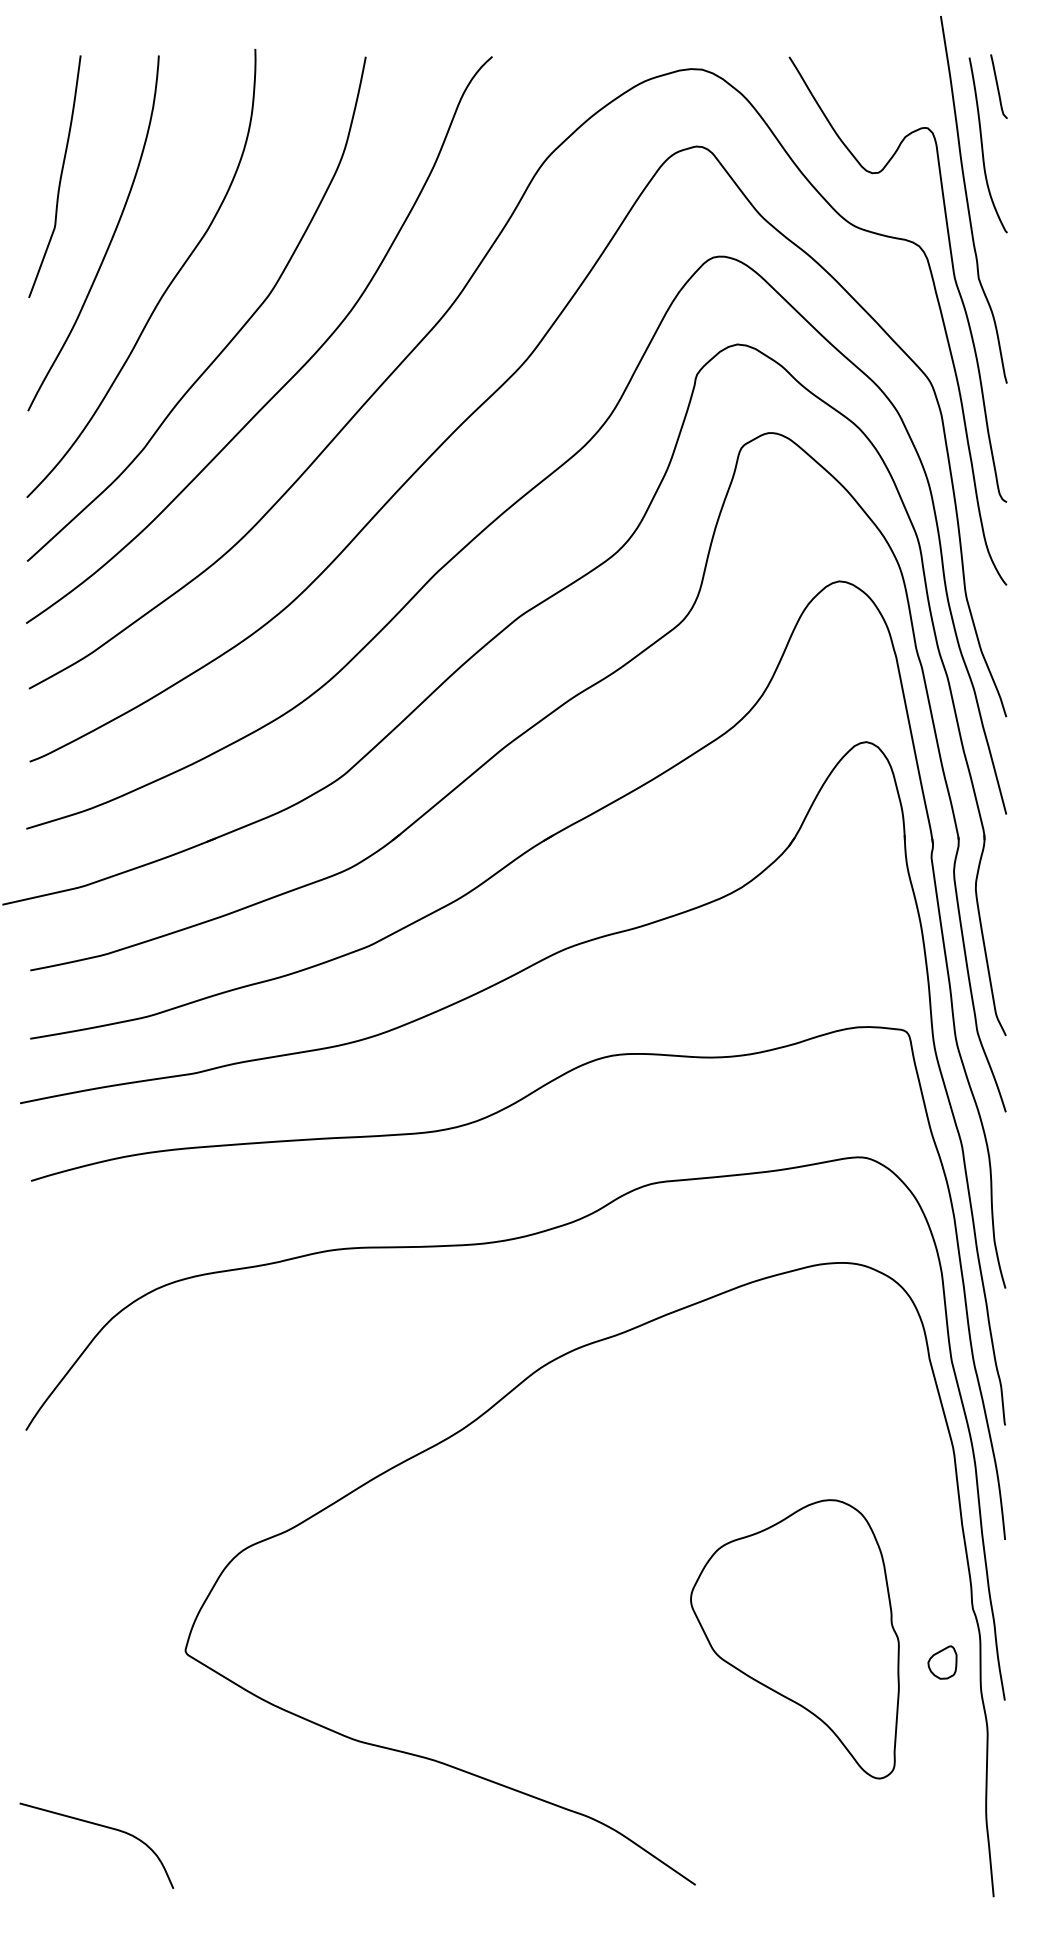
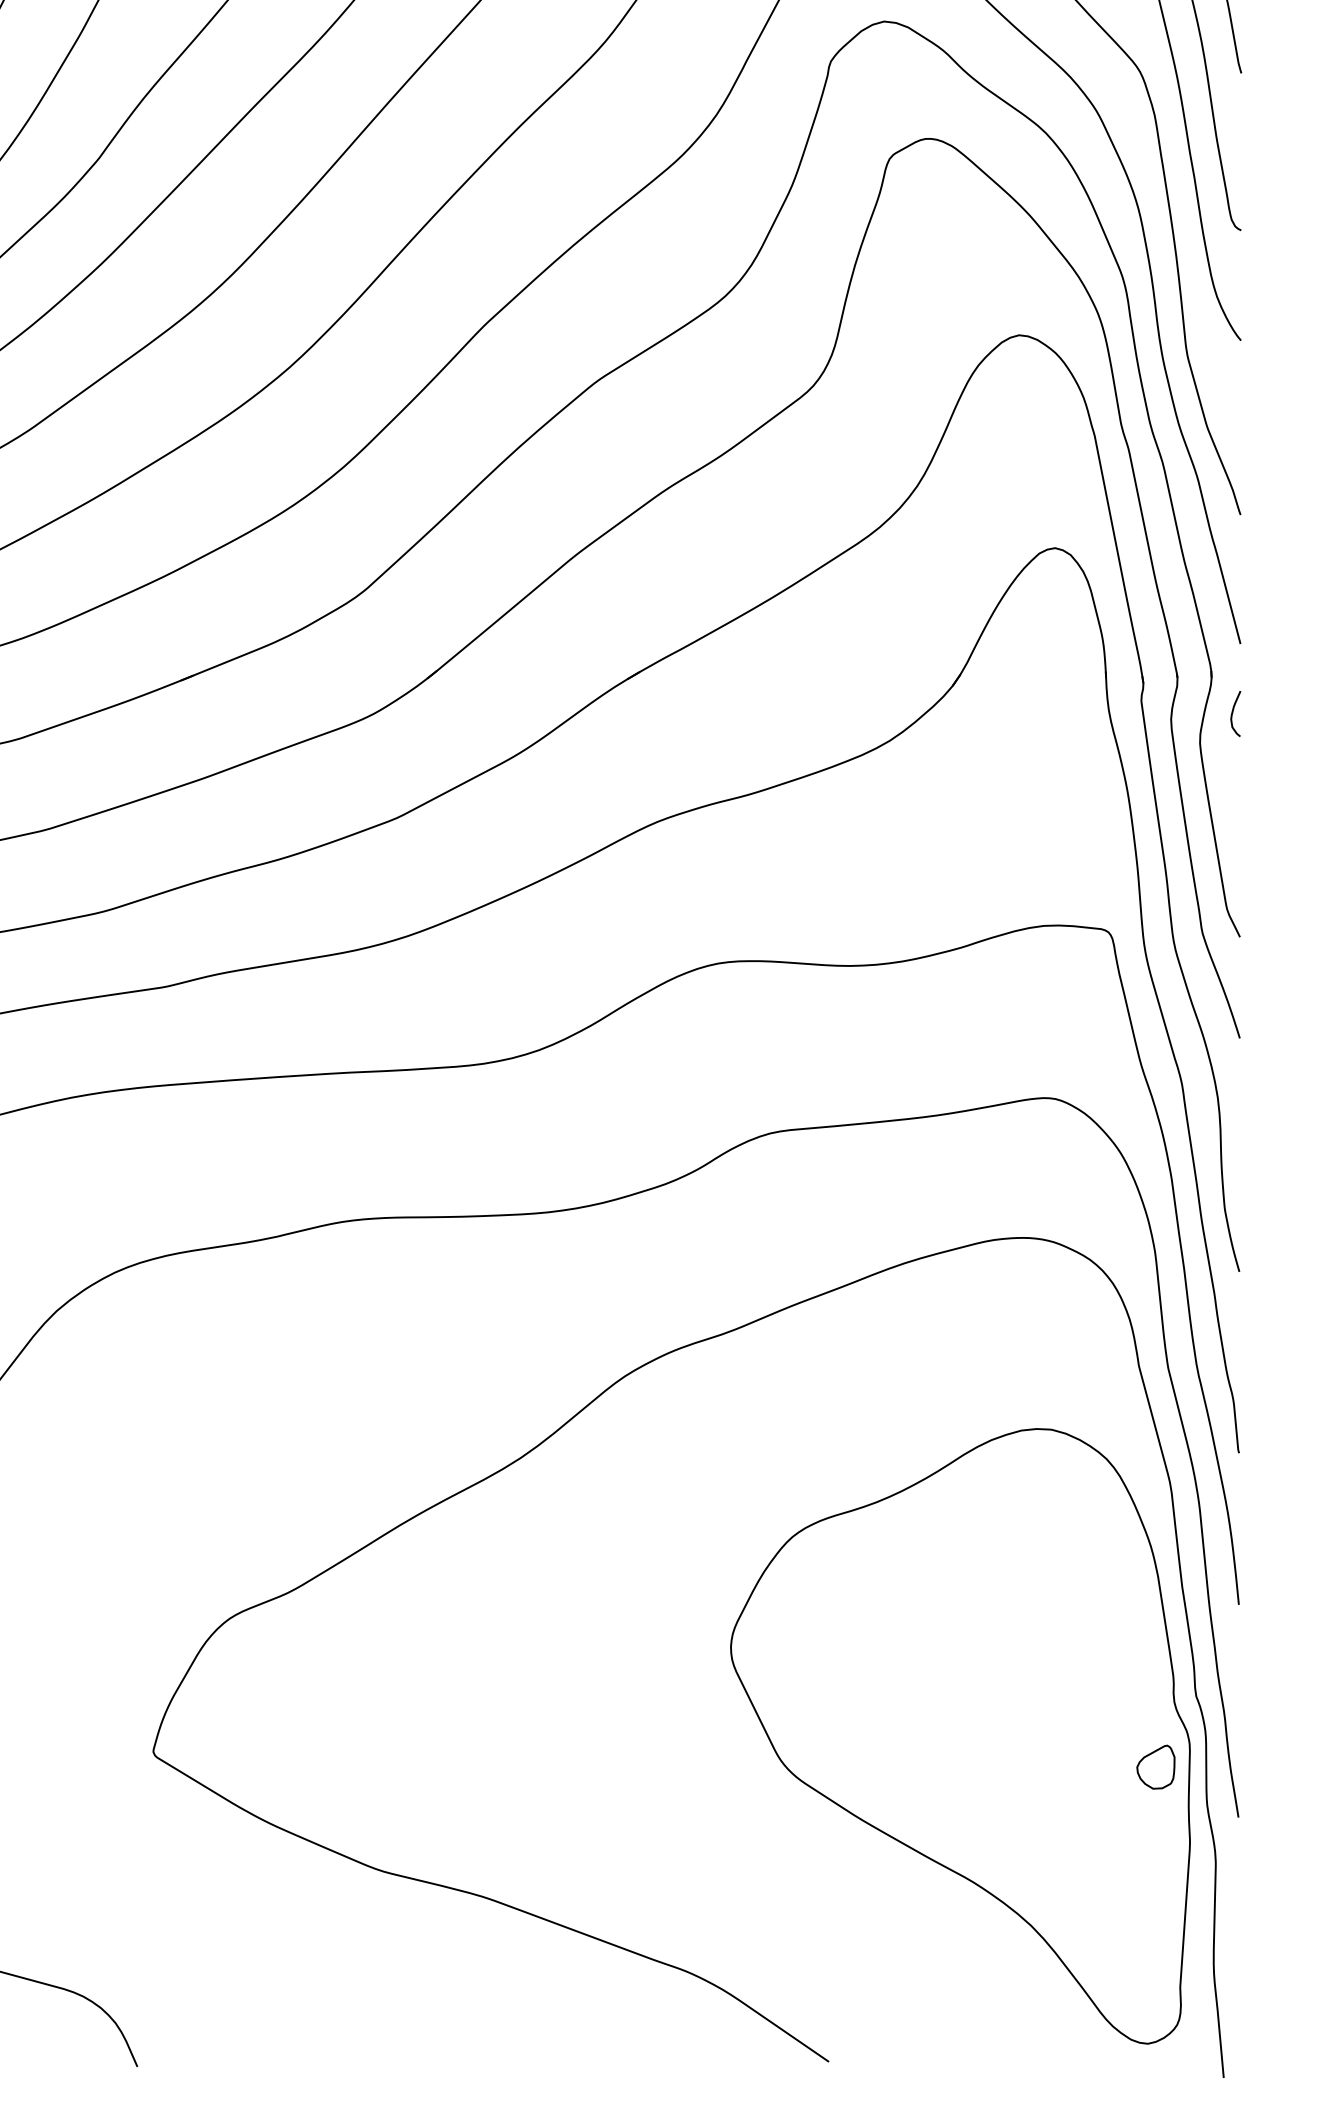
curve: (1001, 866) -> (1234, 712), added
part: (794, 1639) -> (959, 1736), size x1.67

